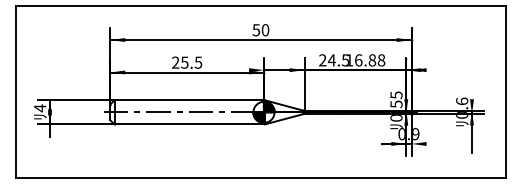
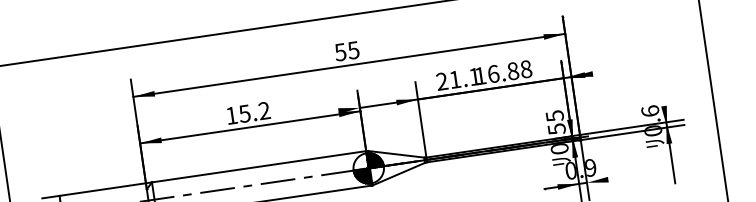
text: (265, 30) -> (353, 50), 50 -> 55
text: (337, 60) -> (463, 78), 24.5 -> 21.1
text: (187, 62) -> (248, 112), 25.5 -> 15.2

